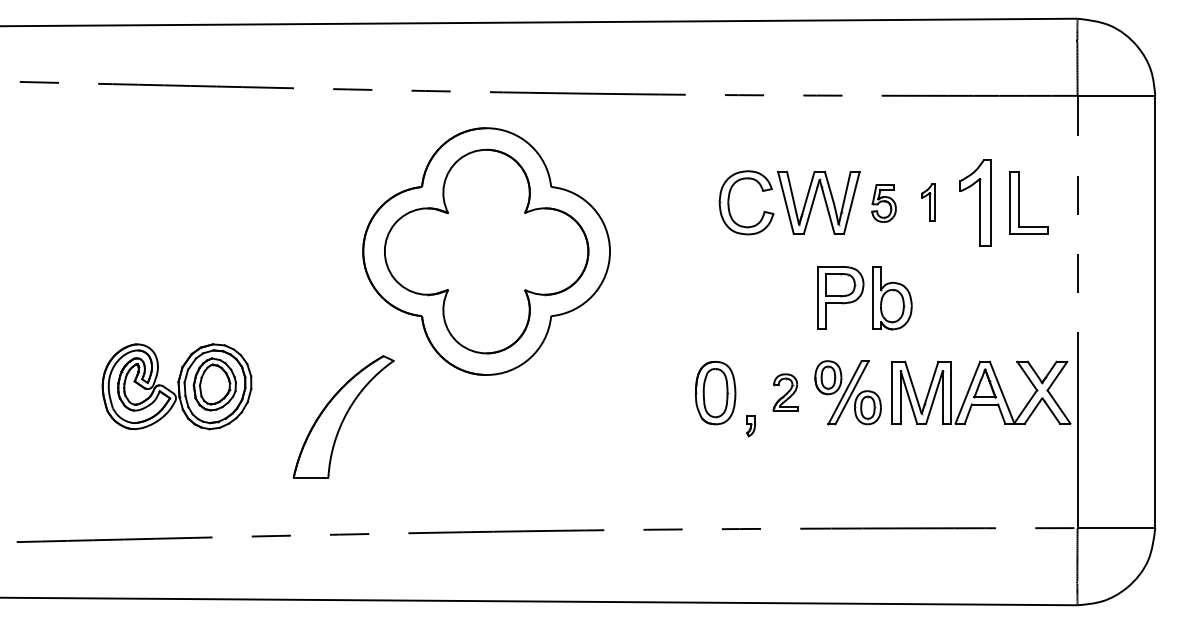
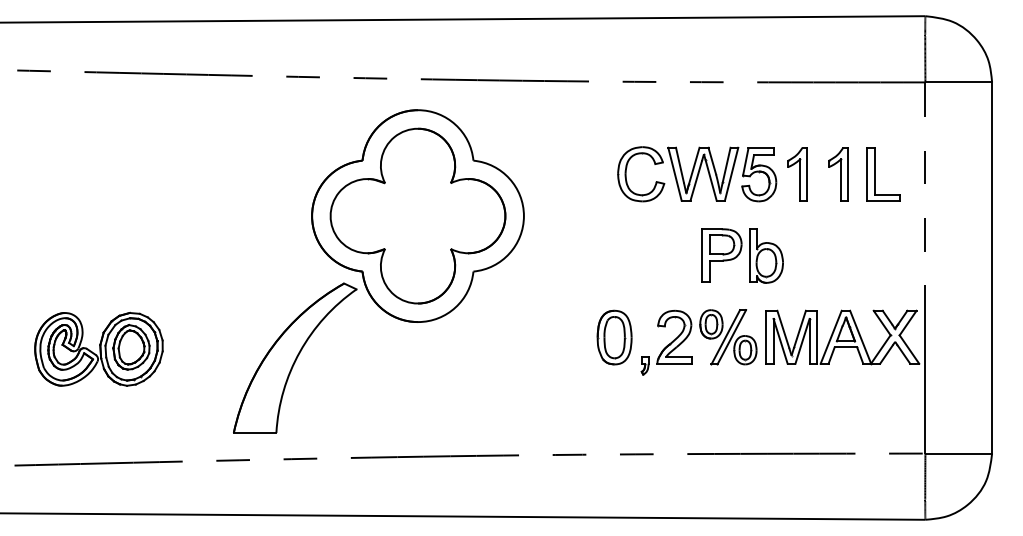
part: (928, 202) -> (797, 173), size x1.67
part: (975, 202) -> (837, 173), size x0.71
part: (883, 203) -> (758, 174), size x1.67
part: (176, 386) -> (98, 349), moved
part: (785, 392) -> (674, 337), size x1.67
part: (343, 416) -> (295, 357), size x1.43

